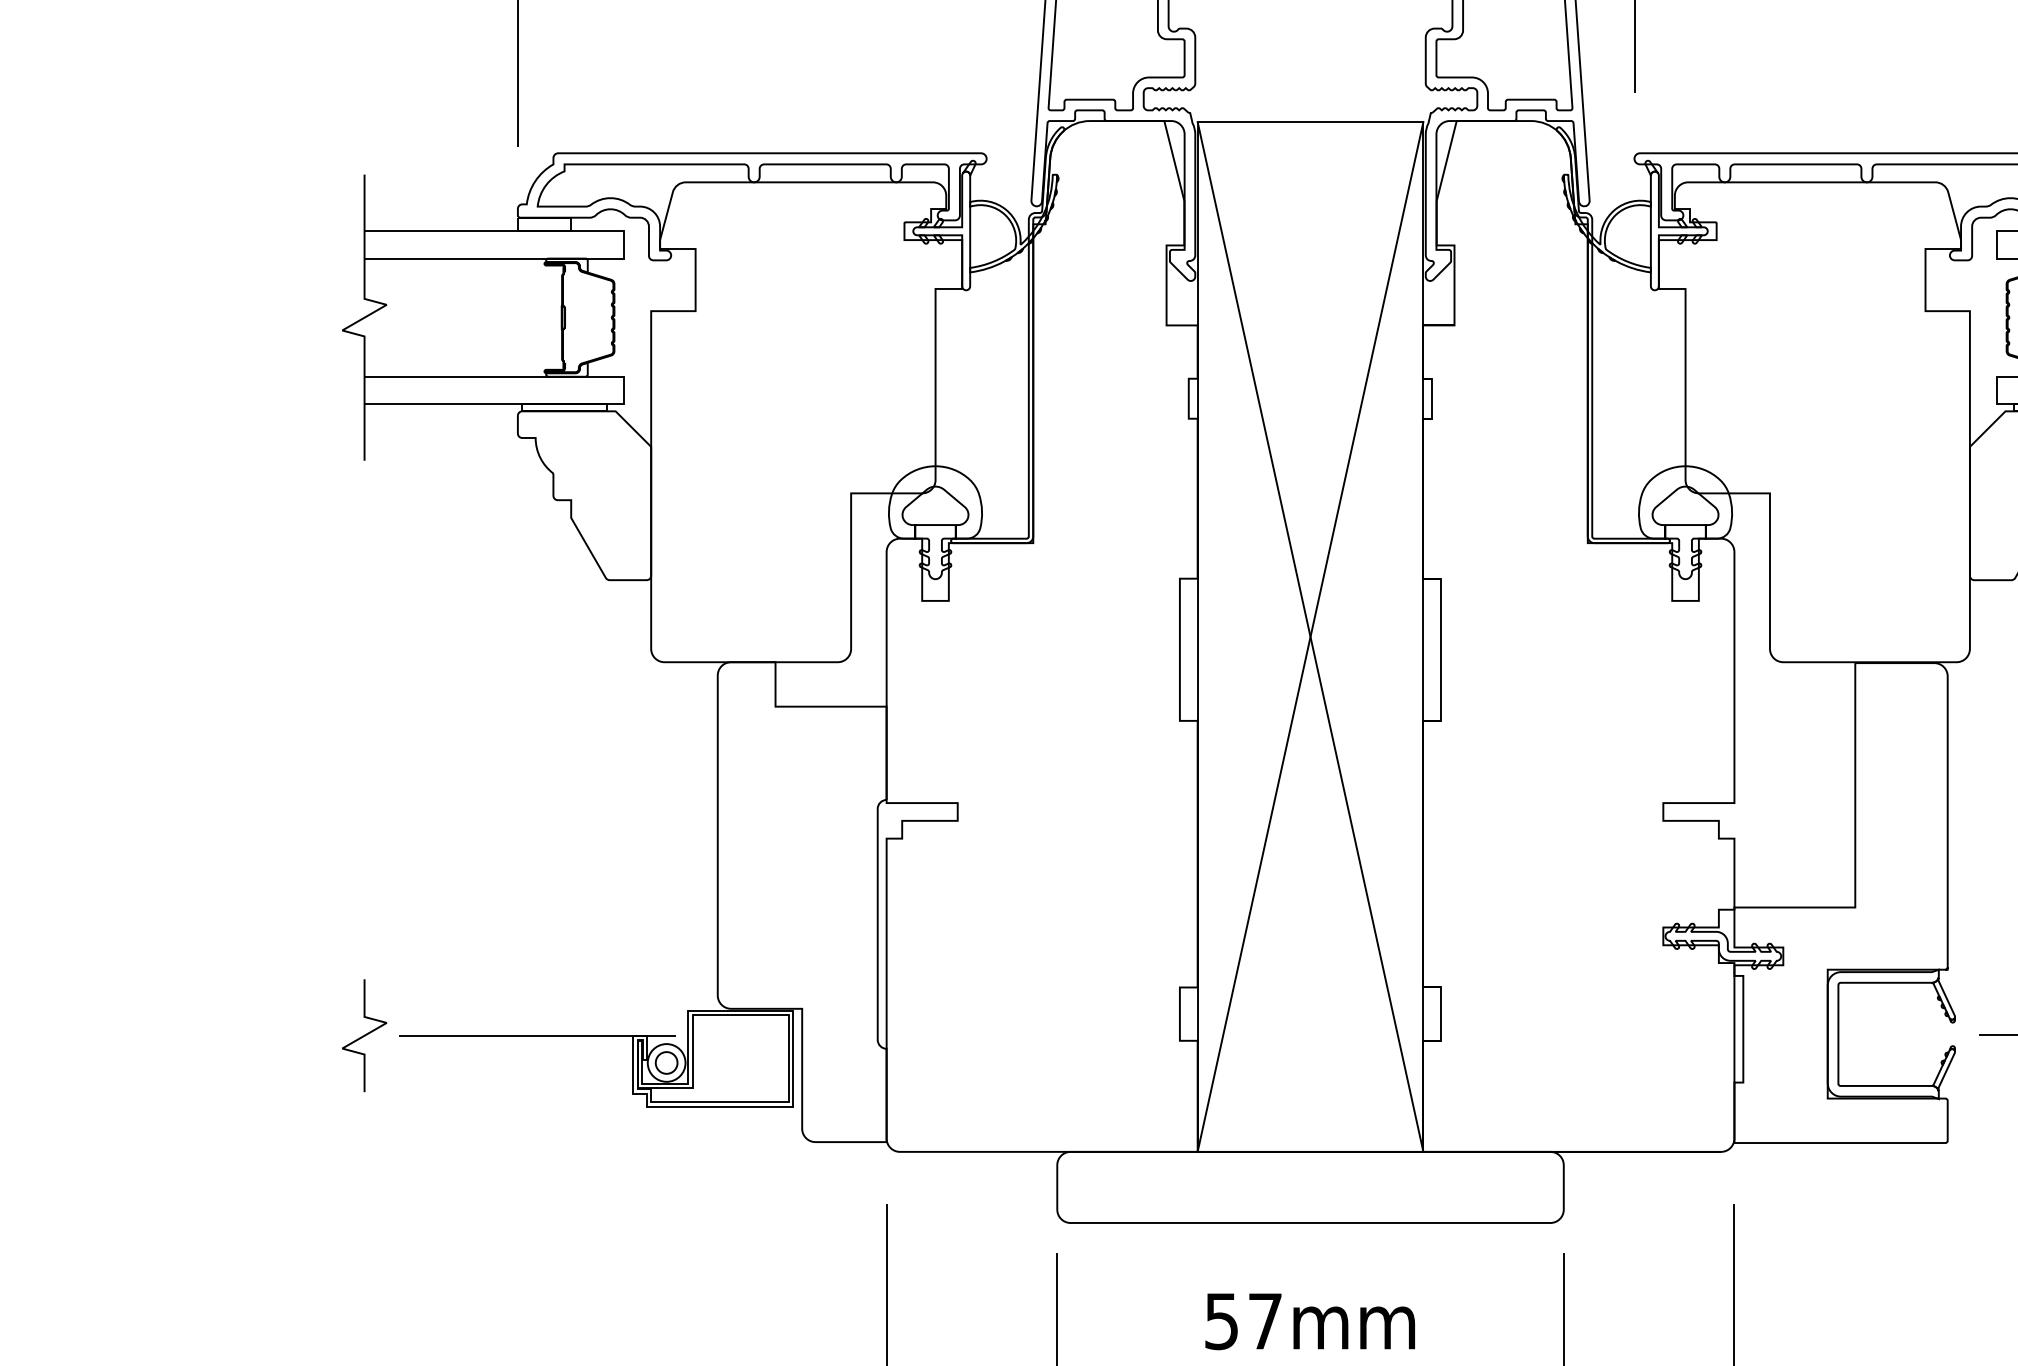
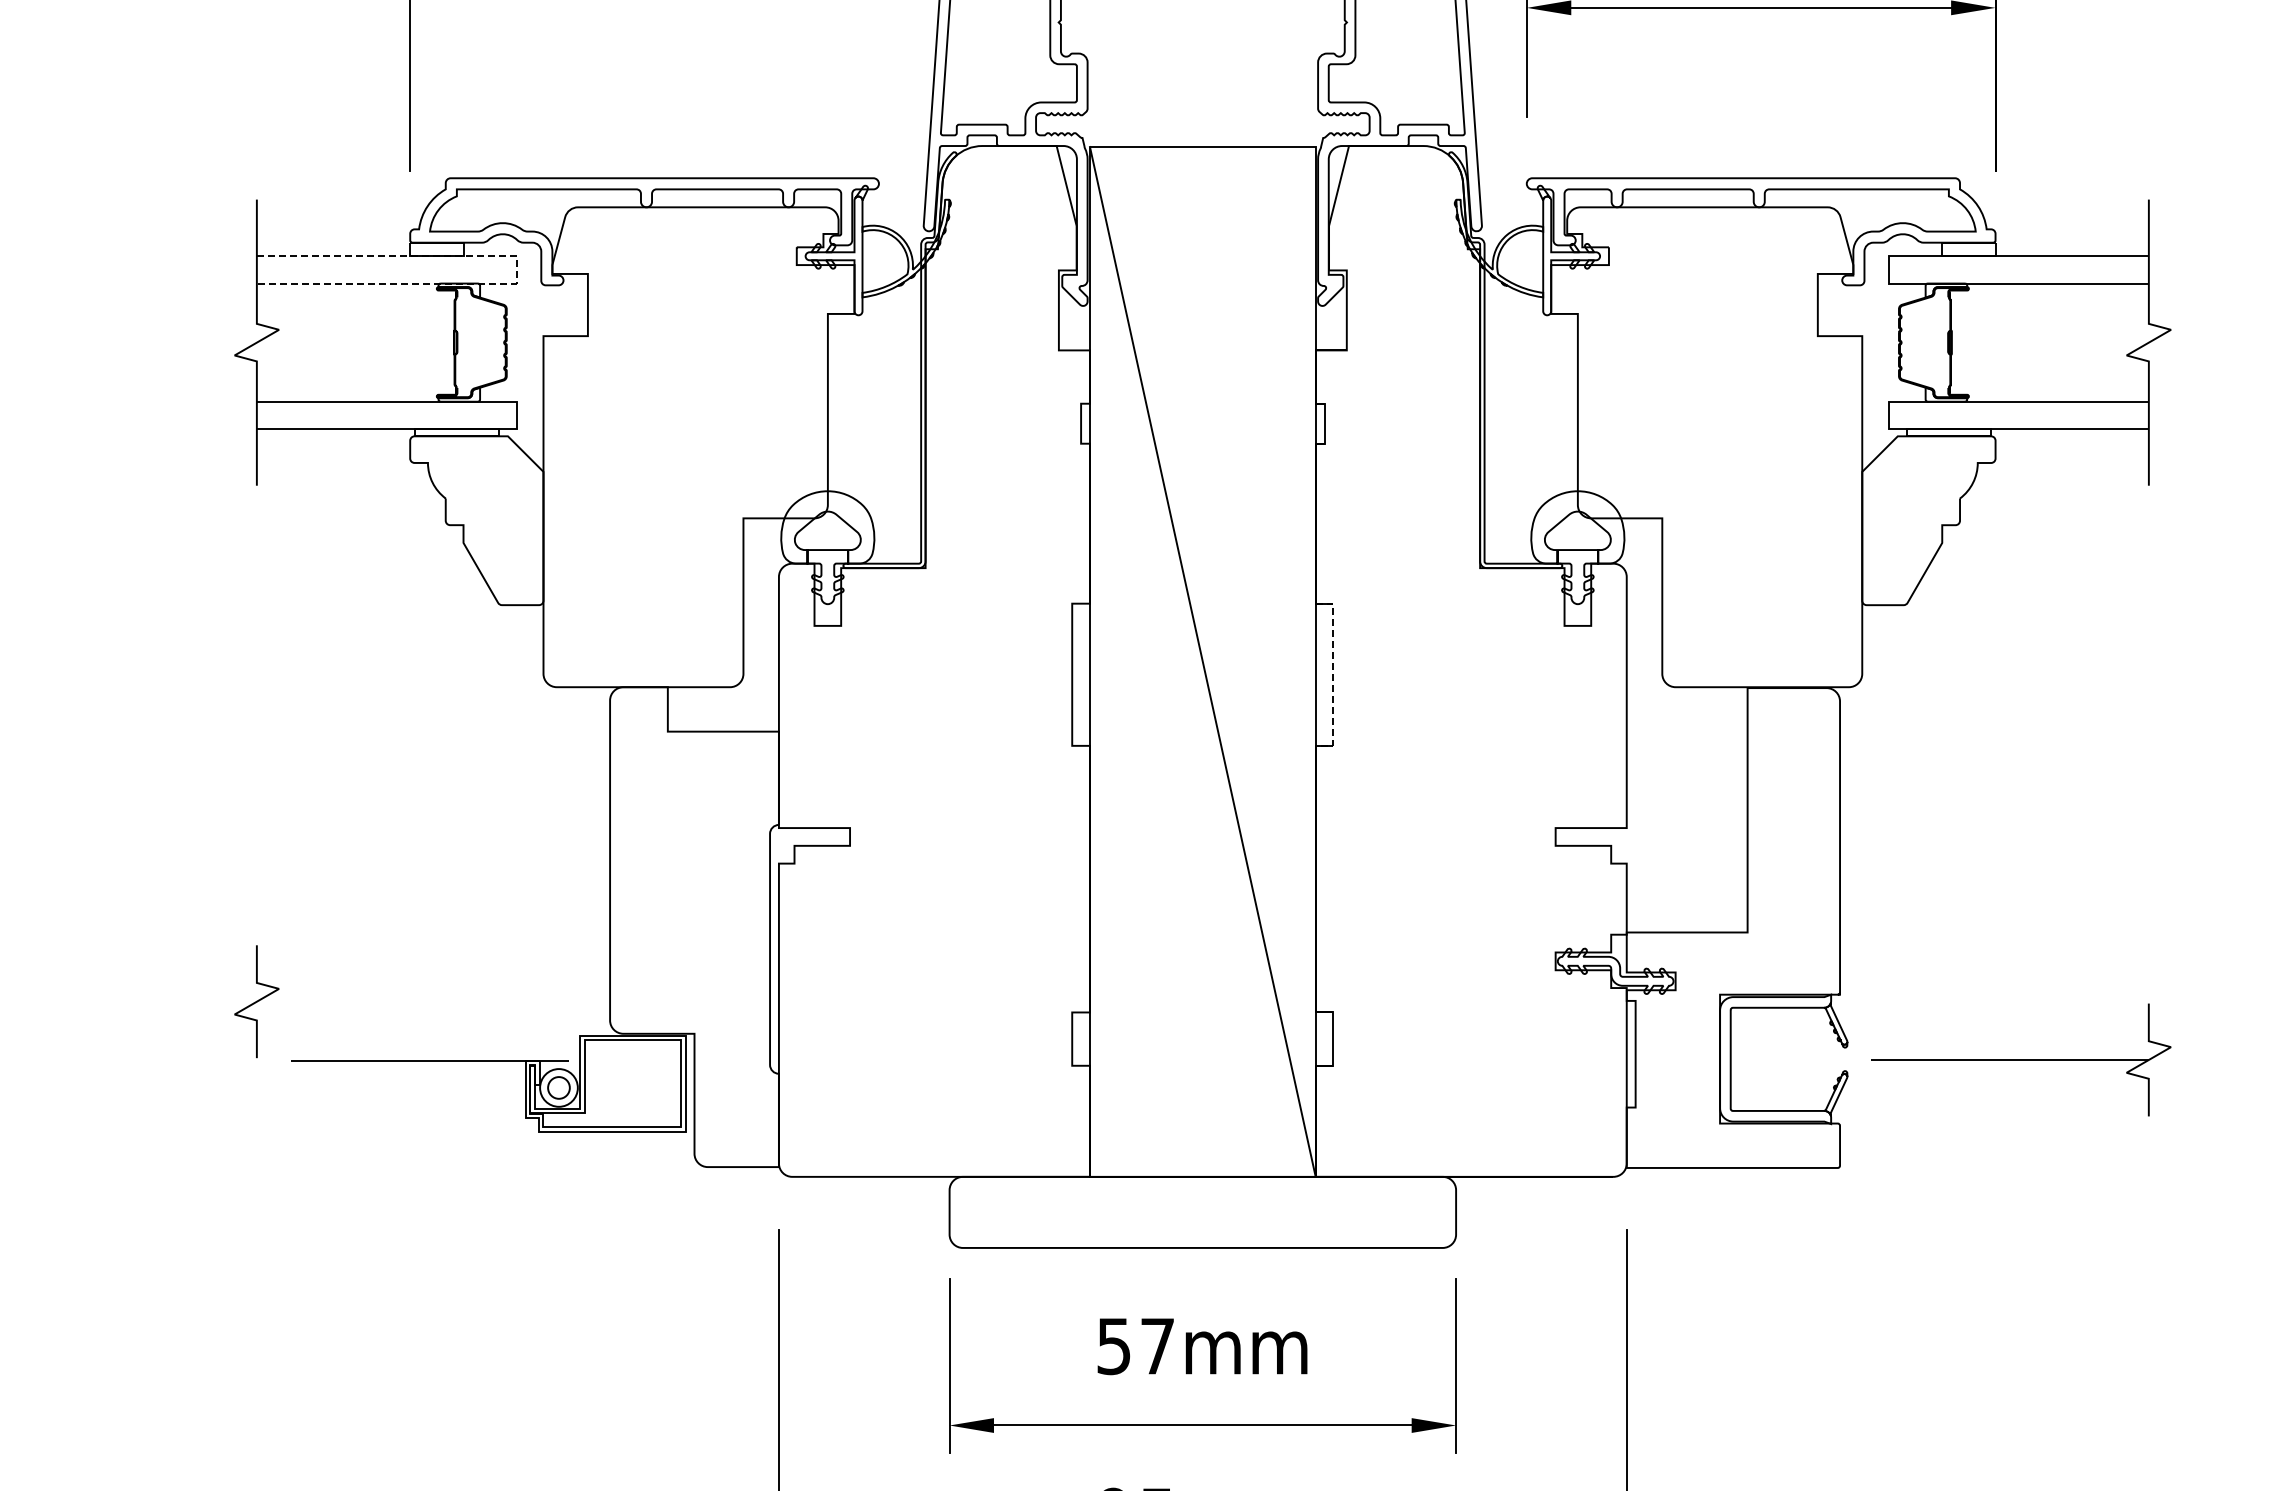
line: (624, 244) -> (516, 269), solid -> dashed
line: (1310, 636) -> (1202, 661), removed
line: (1441, 650) -> (1333, 675), solid -> dashed
curve: (364, 1035) -> (256, 1001), moved

